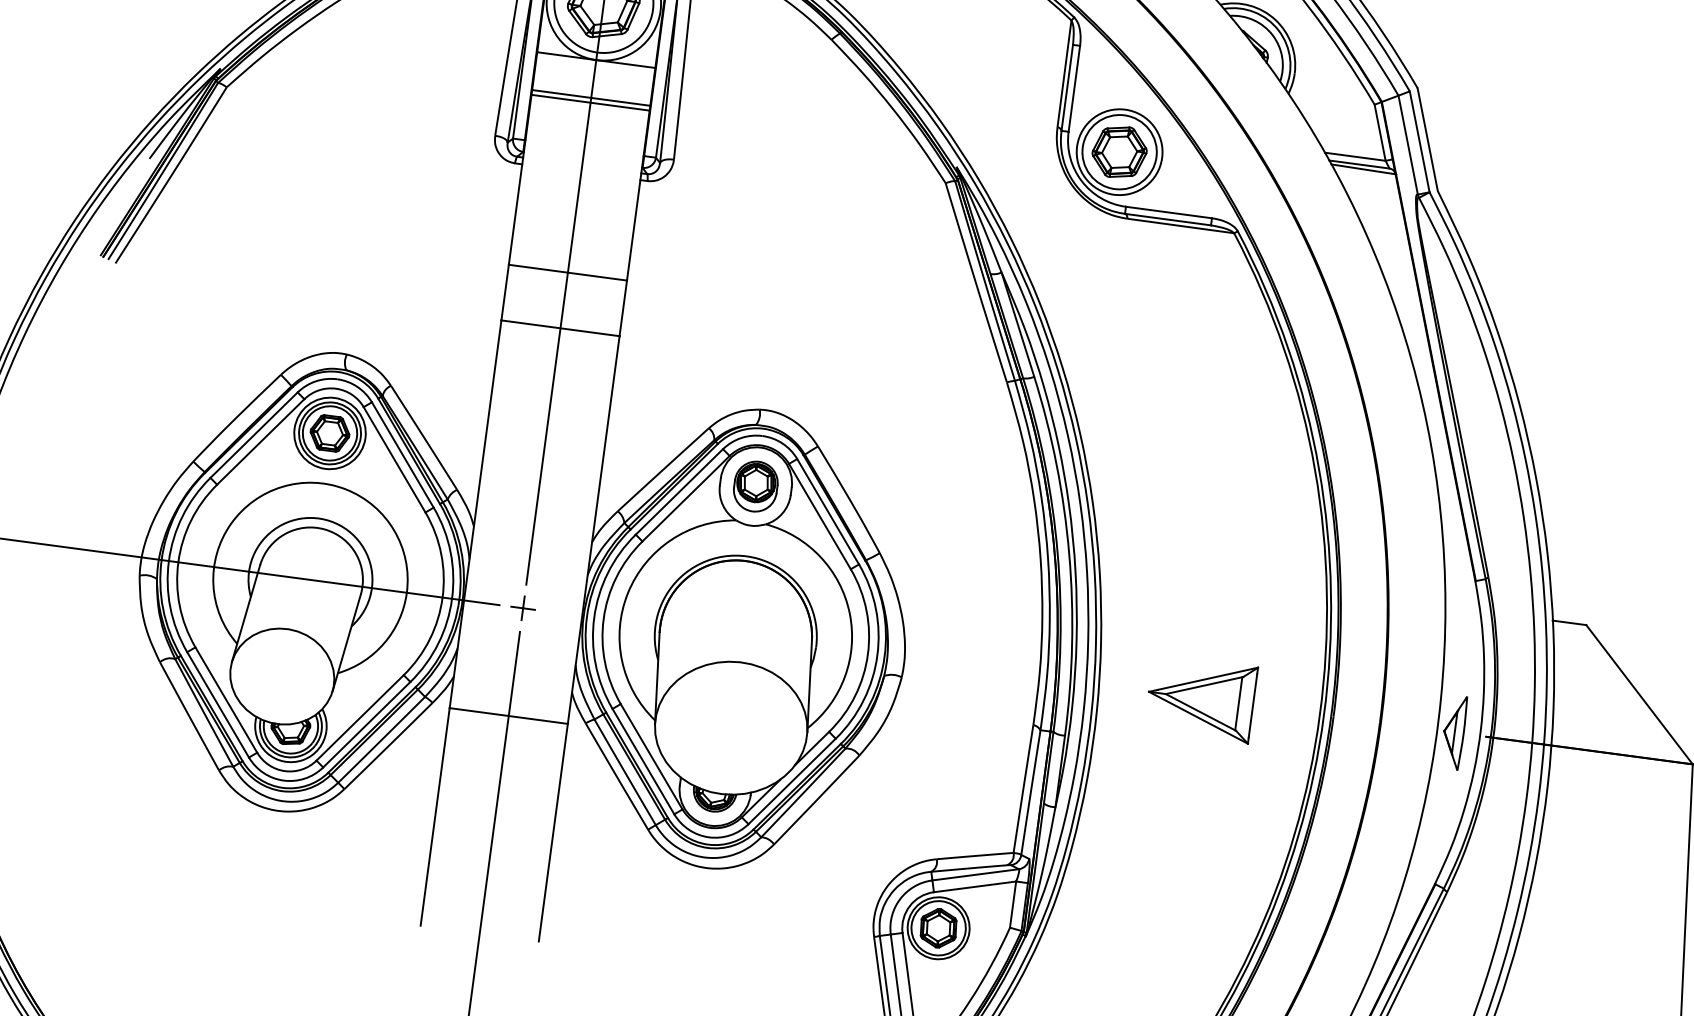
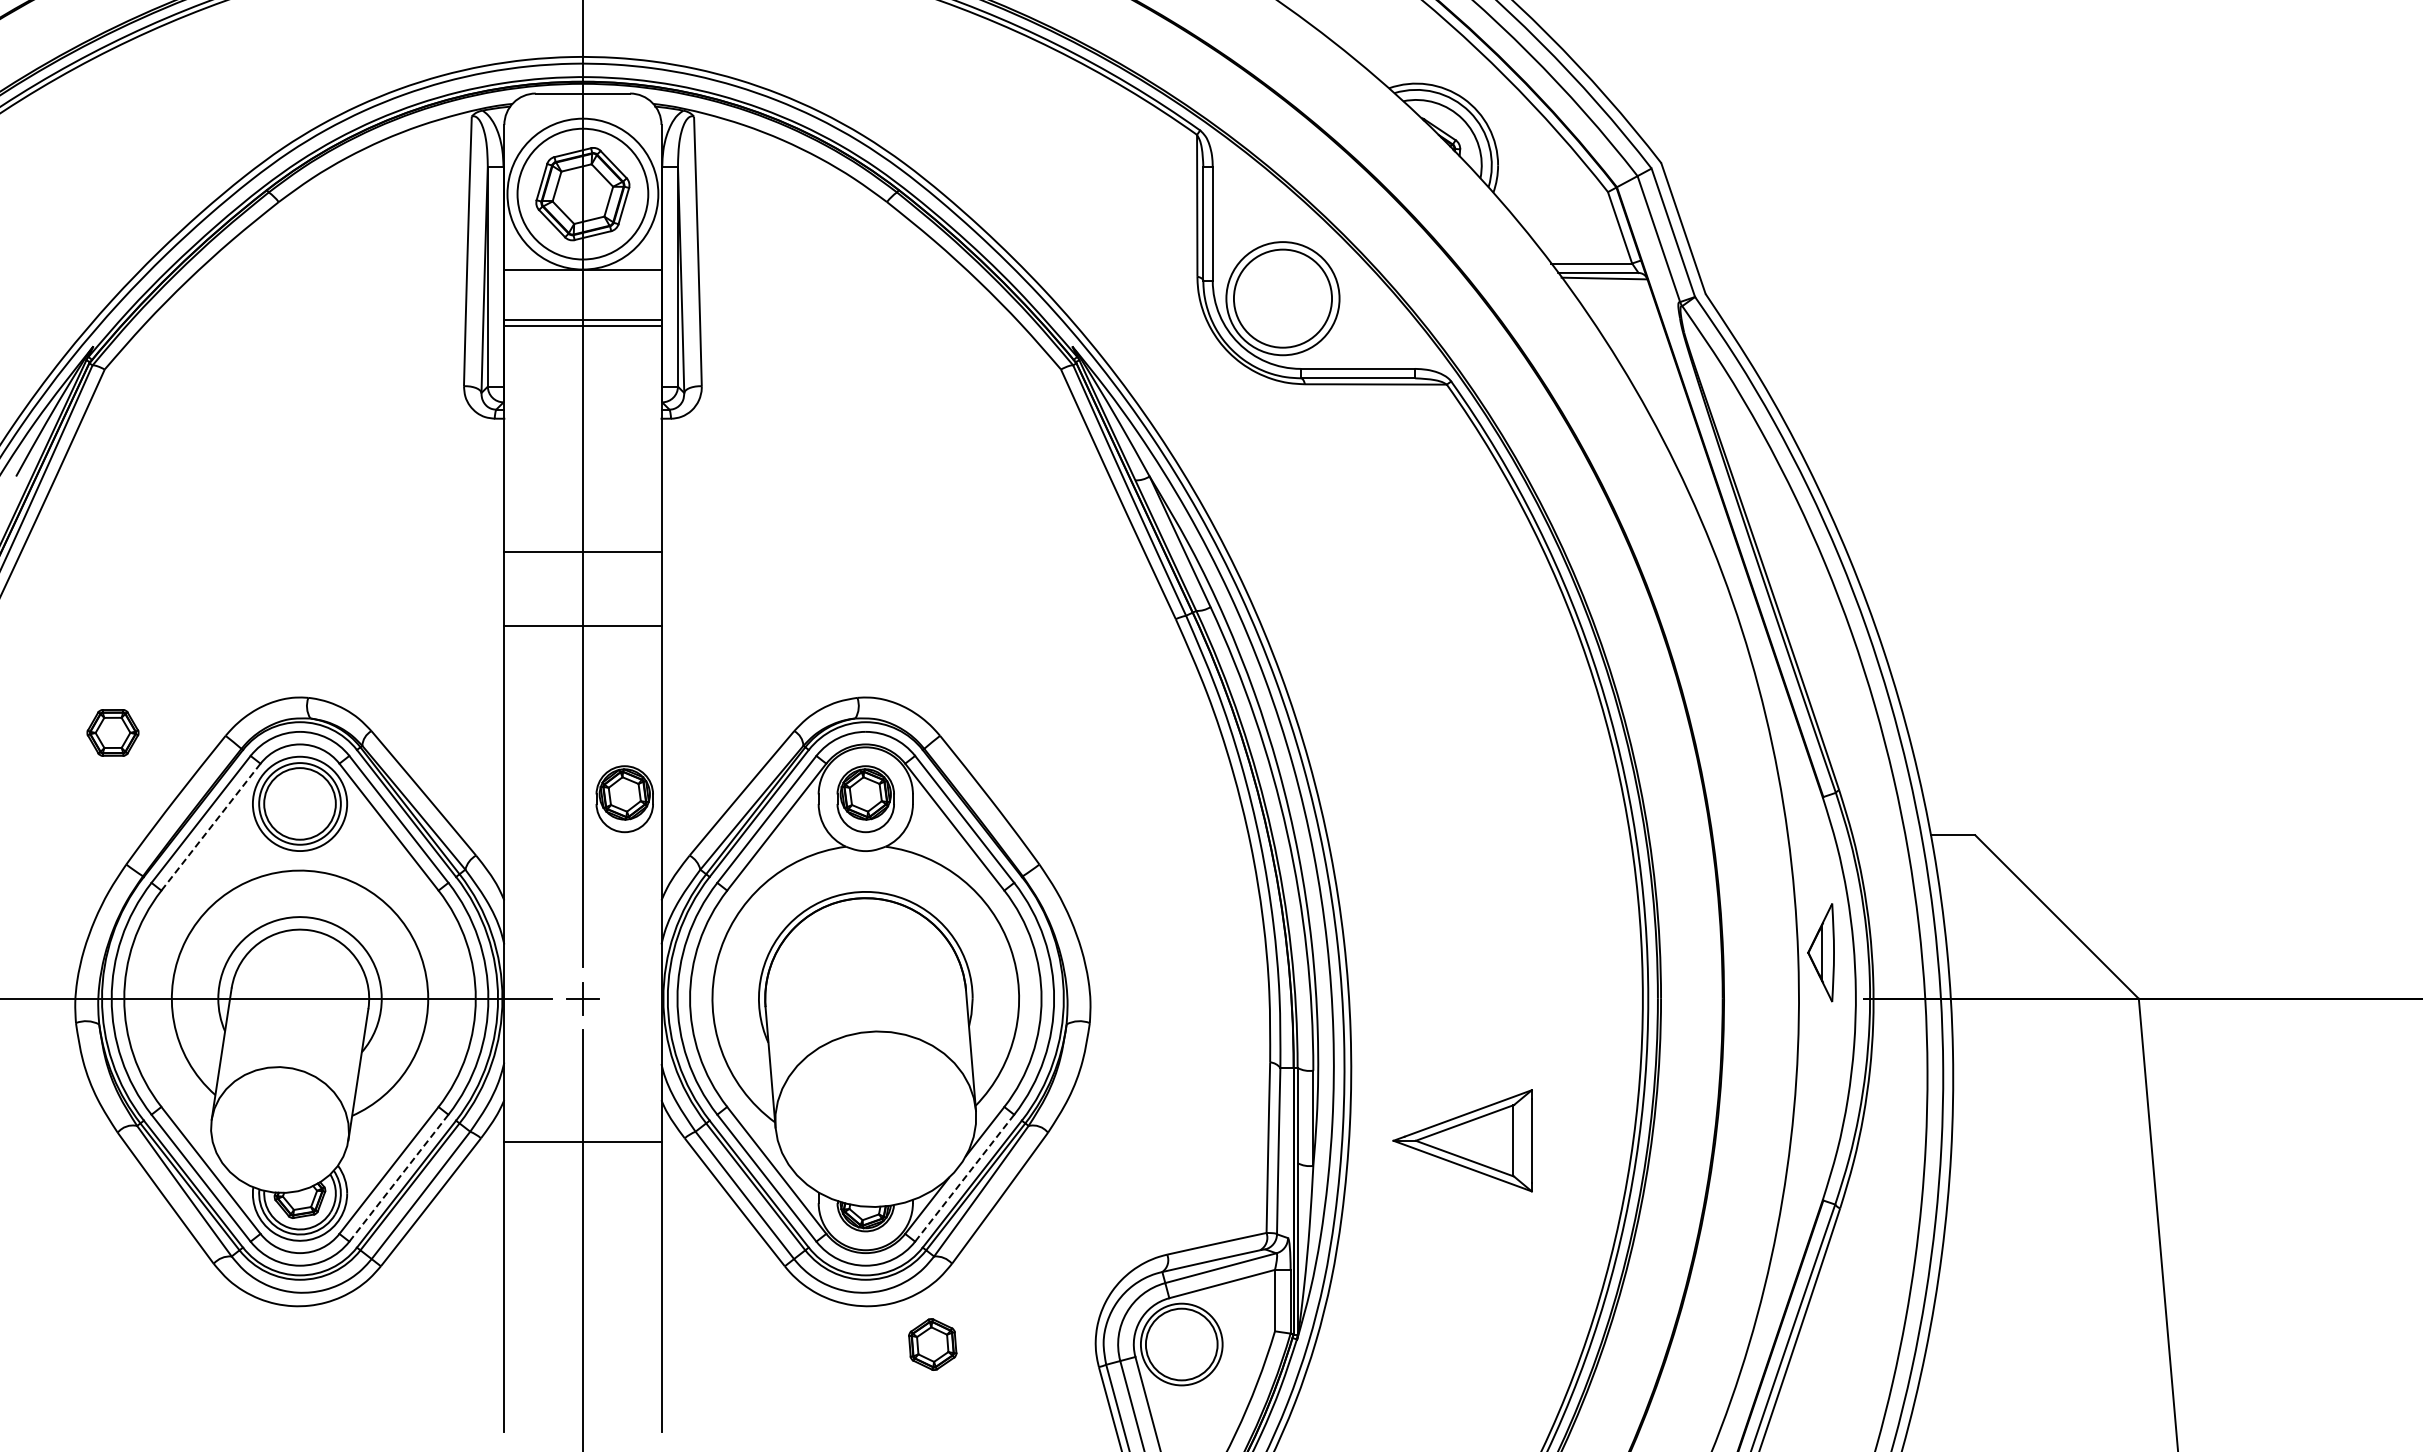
part: (1119, 152) -> (1282, 298), removed
part: (329, 433) -> (112, 732), moved
line: (260, 442) -> (210, 827), solid -> dashed
part: (574, 462) -> (624, 799), added
part: (1200, 698) -> (1462, 1140), moved
line: (366, 724) -> (398, 1178), solid -> dashed
part: (1453, 732) -> (1820, 952), moved
line: (791, 781) -> (964, 1178), solid -> dashed
part: (938, 928) -> (932, 1344), moved

